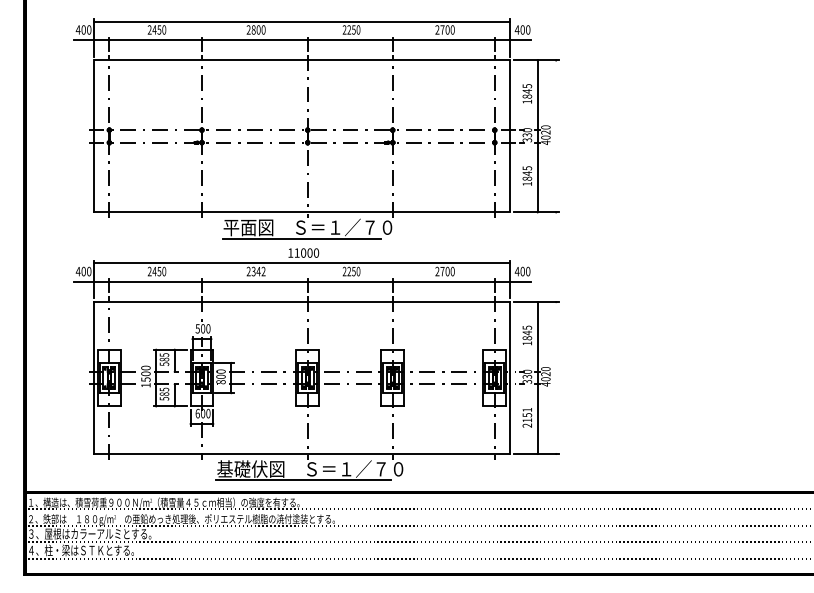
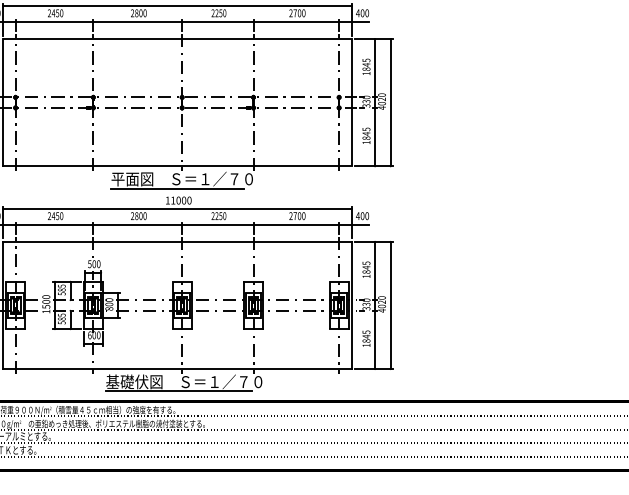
line: (556, 136) -> (390, 102), added
text: (258, 271) -> (140, 216), 2342 -> 2800
line: (556, 377) -> (390, 305), added
text: (527, 417) -> (366, 338), 2151 -> 1845

